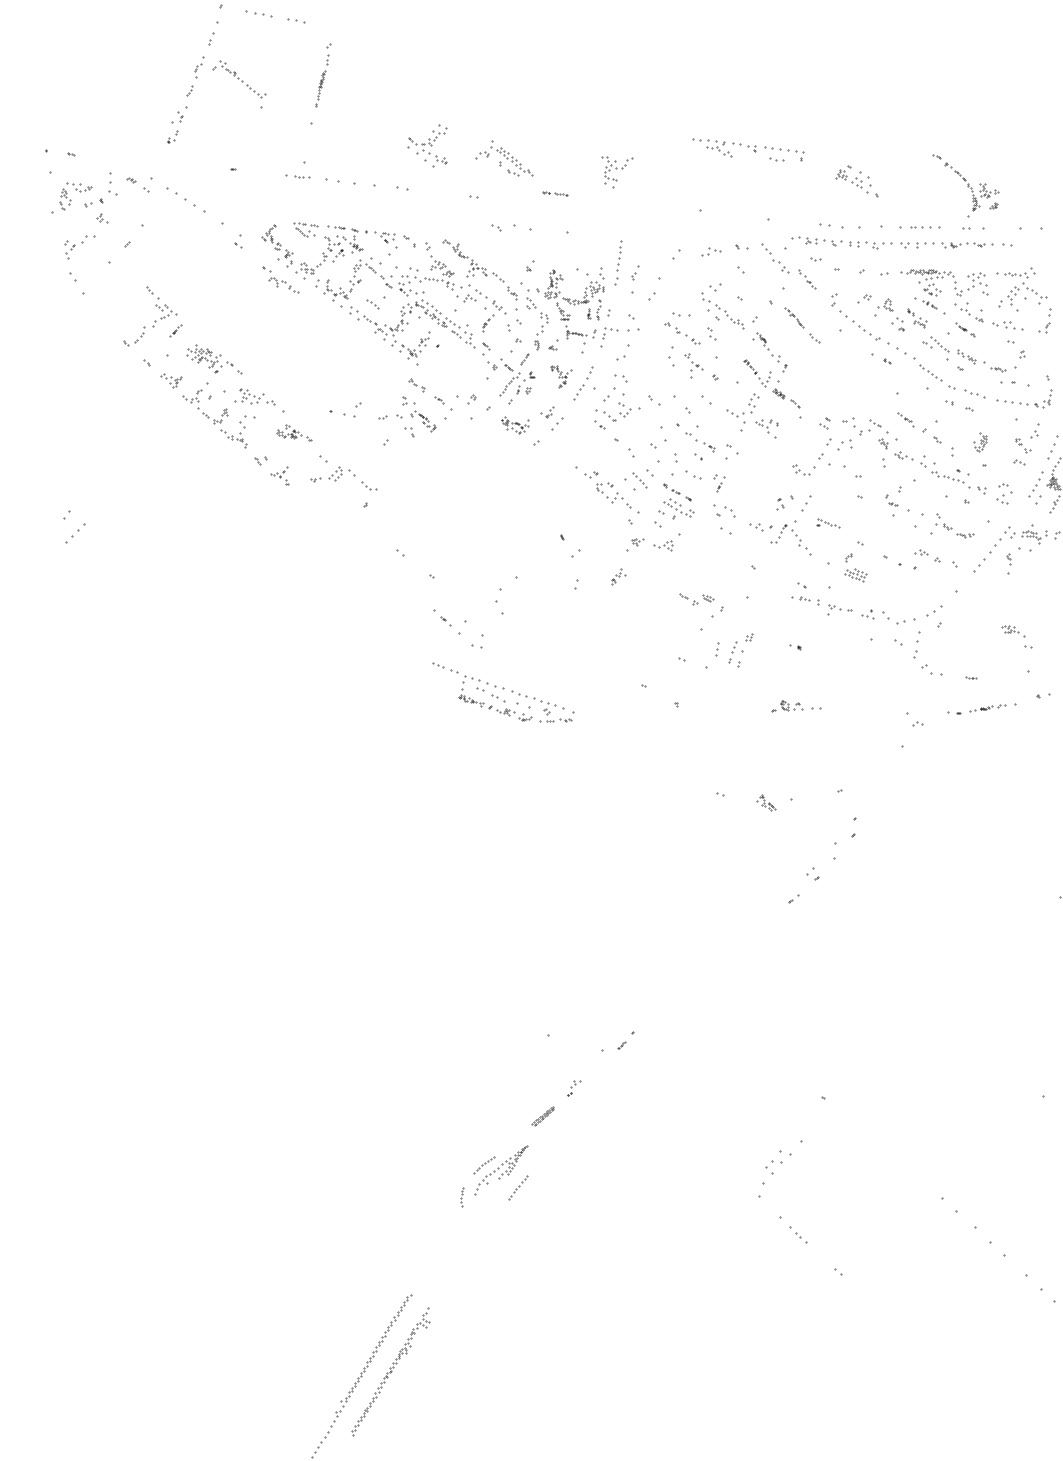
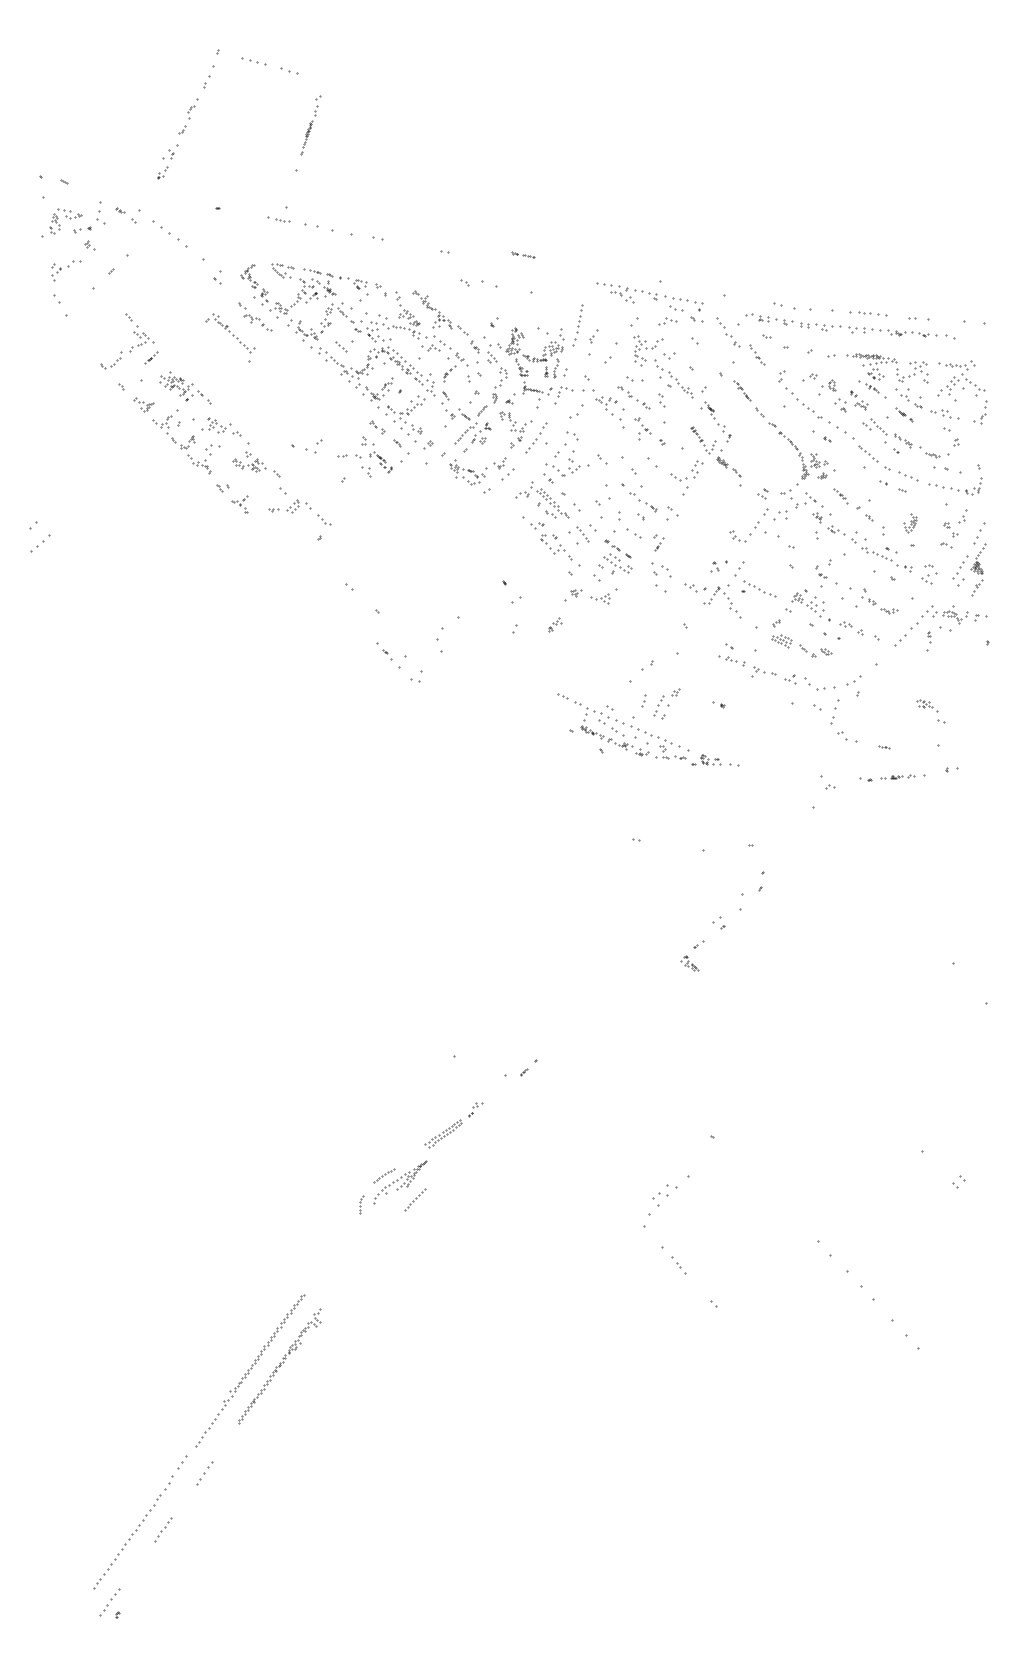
part: (239, 84) -> (230, 337), moved
part: (428, 146) -> (405, 415), moved
part: (748, 149) -> (649, 296), moved
part: (503, 158) -> (542, 499), moved
part: (618, 170) -> (648, 350), moved
part: (855, 181) -> (810, 605), moved
part: (967, 184) -> (798, 453), moved
part: (561, 376) -> (515, 429), size x1.67
part: (515, 424) -> (468, 472), size x1.43
part: (767, 428) -> (606, 405), moved
part: (294, 433) -> (256, 464), size x1.43
part: (827, 522) -> (758, 588), size x1.67
part: (696, 597) -> (815, 650), moved
part: (503, 692) -> (623, 726), moved
part: (766, 803) -> (689, 963), moved
part: (542, 1116) -> (443, 1133), size x1.67

